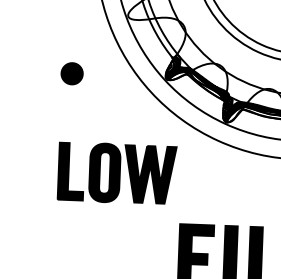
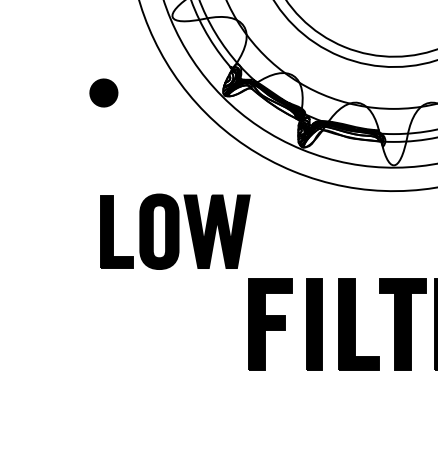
part: (117, 173) -> (175, 231), moved

